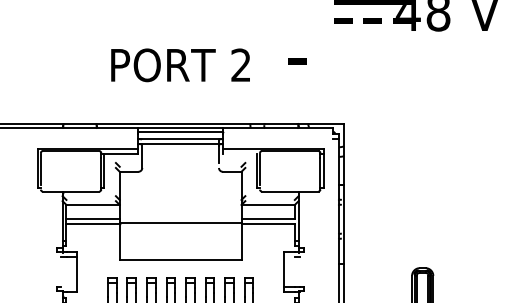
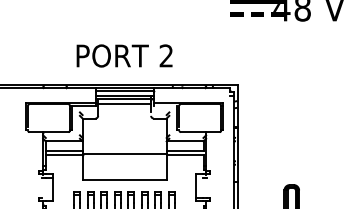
line: (297, 61) -> (205, 42), removed
text: (180, 64) -> (124, 55), moved
line: (180, 151) -> (124, 104), added

